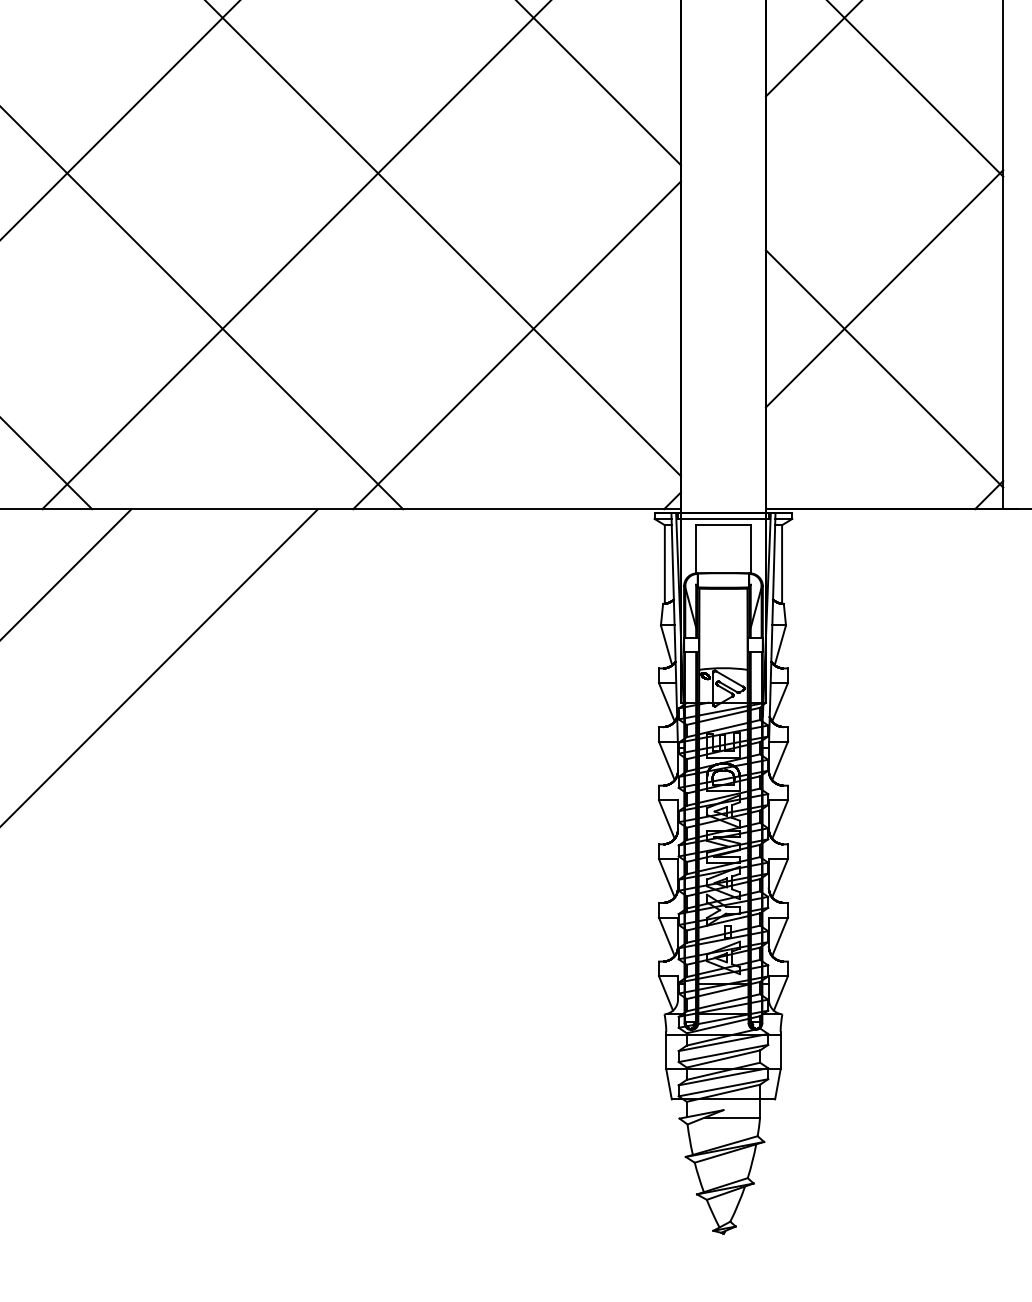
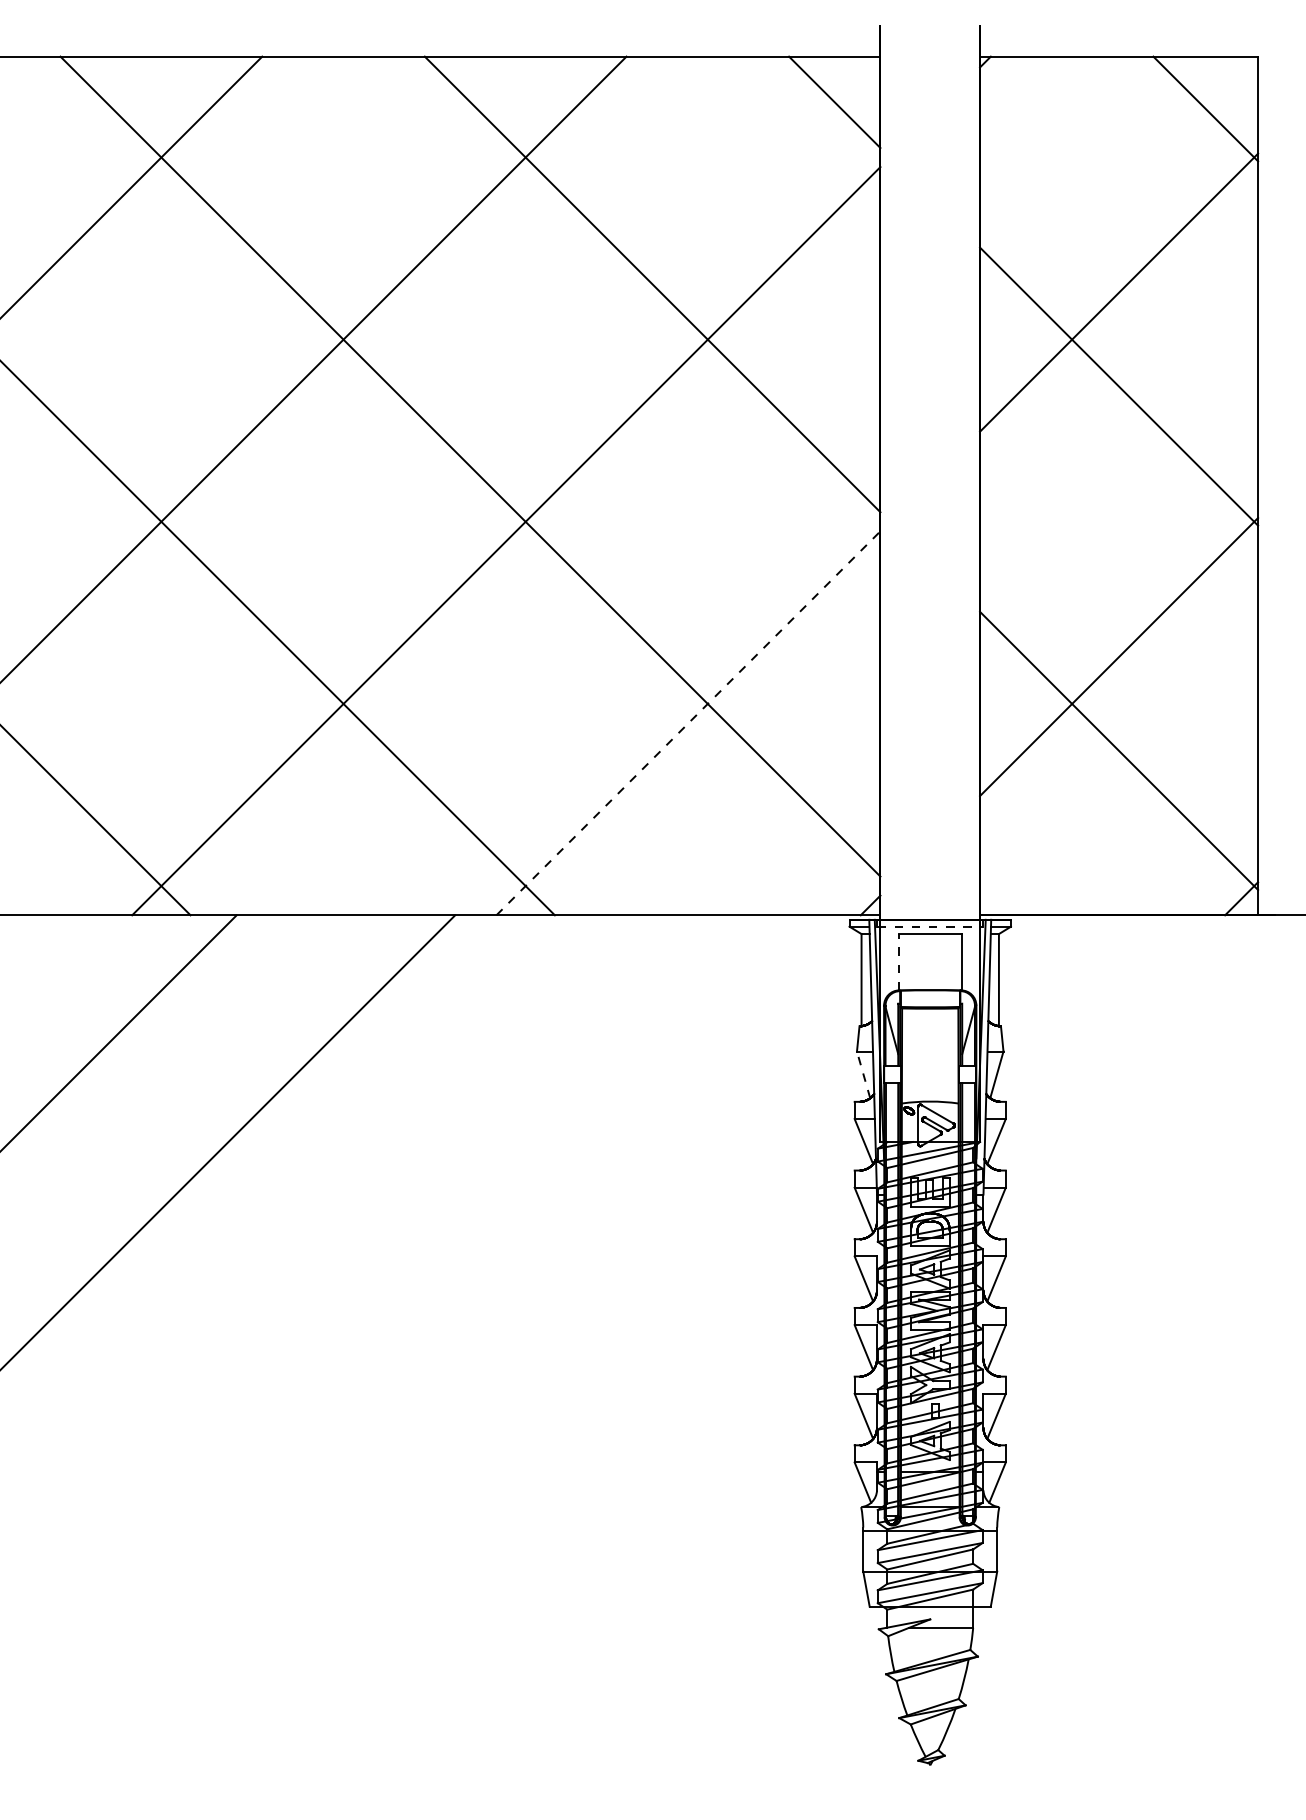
line: (517, 345) -> (688, 723), solid -> dashed
line: (723, 518) -> (930, 926), solid -> dashed
line: (696, 548) -> (898, 961), solid -> dashed
line: (666, 645) -> (863, 1074), solid -> dashed

